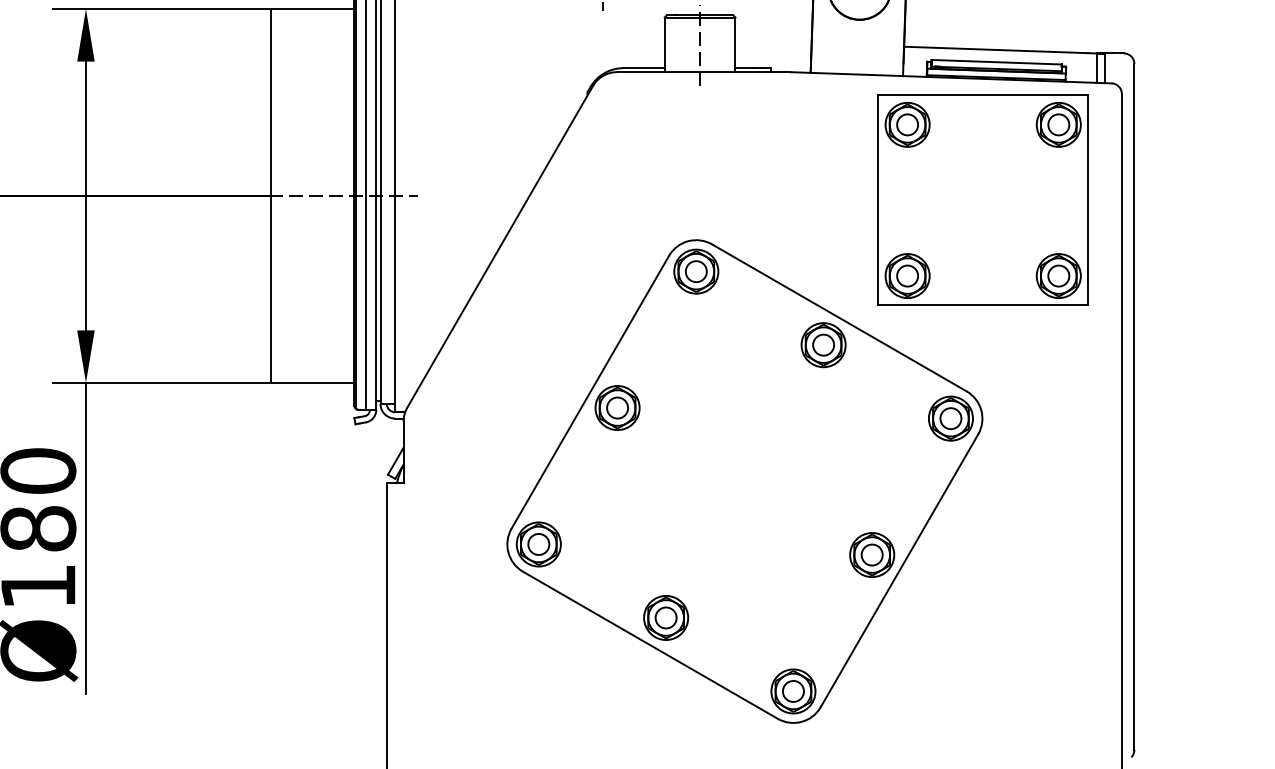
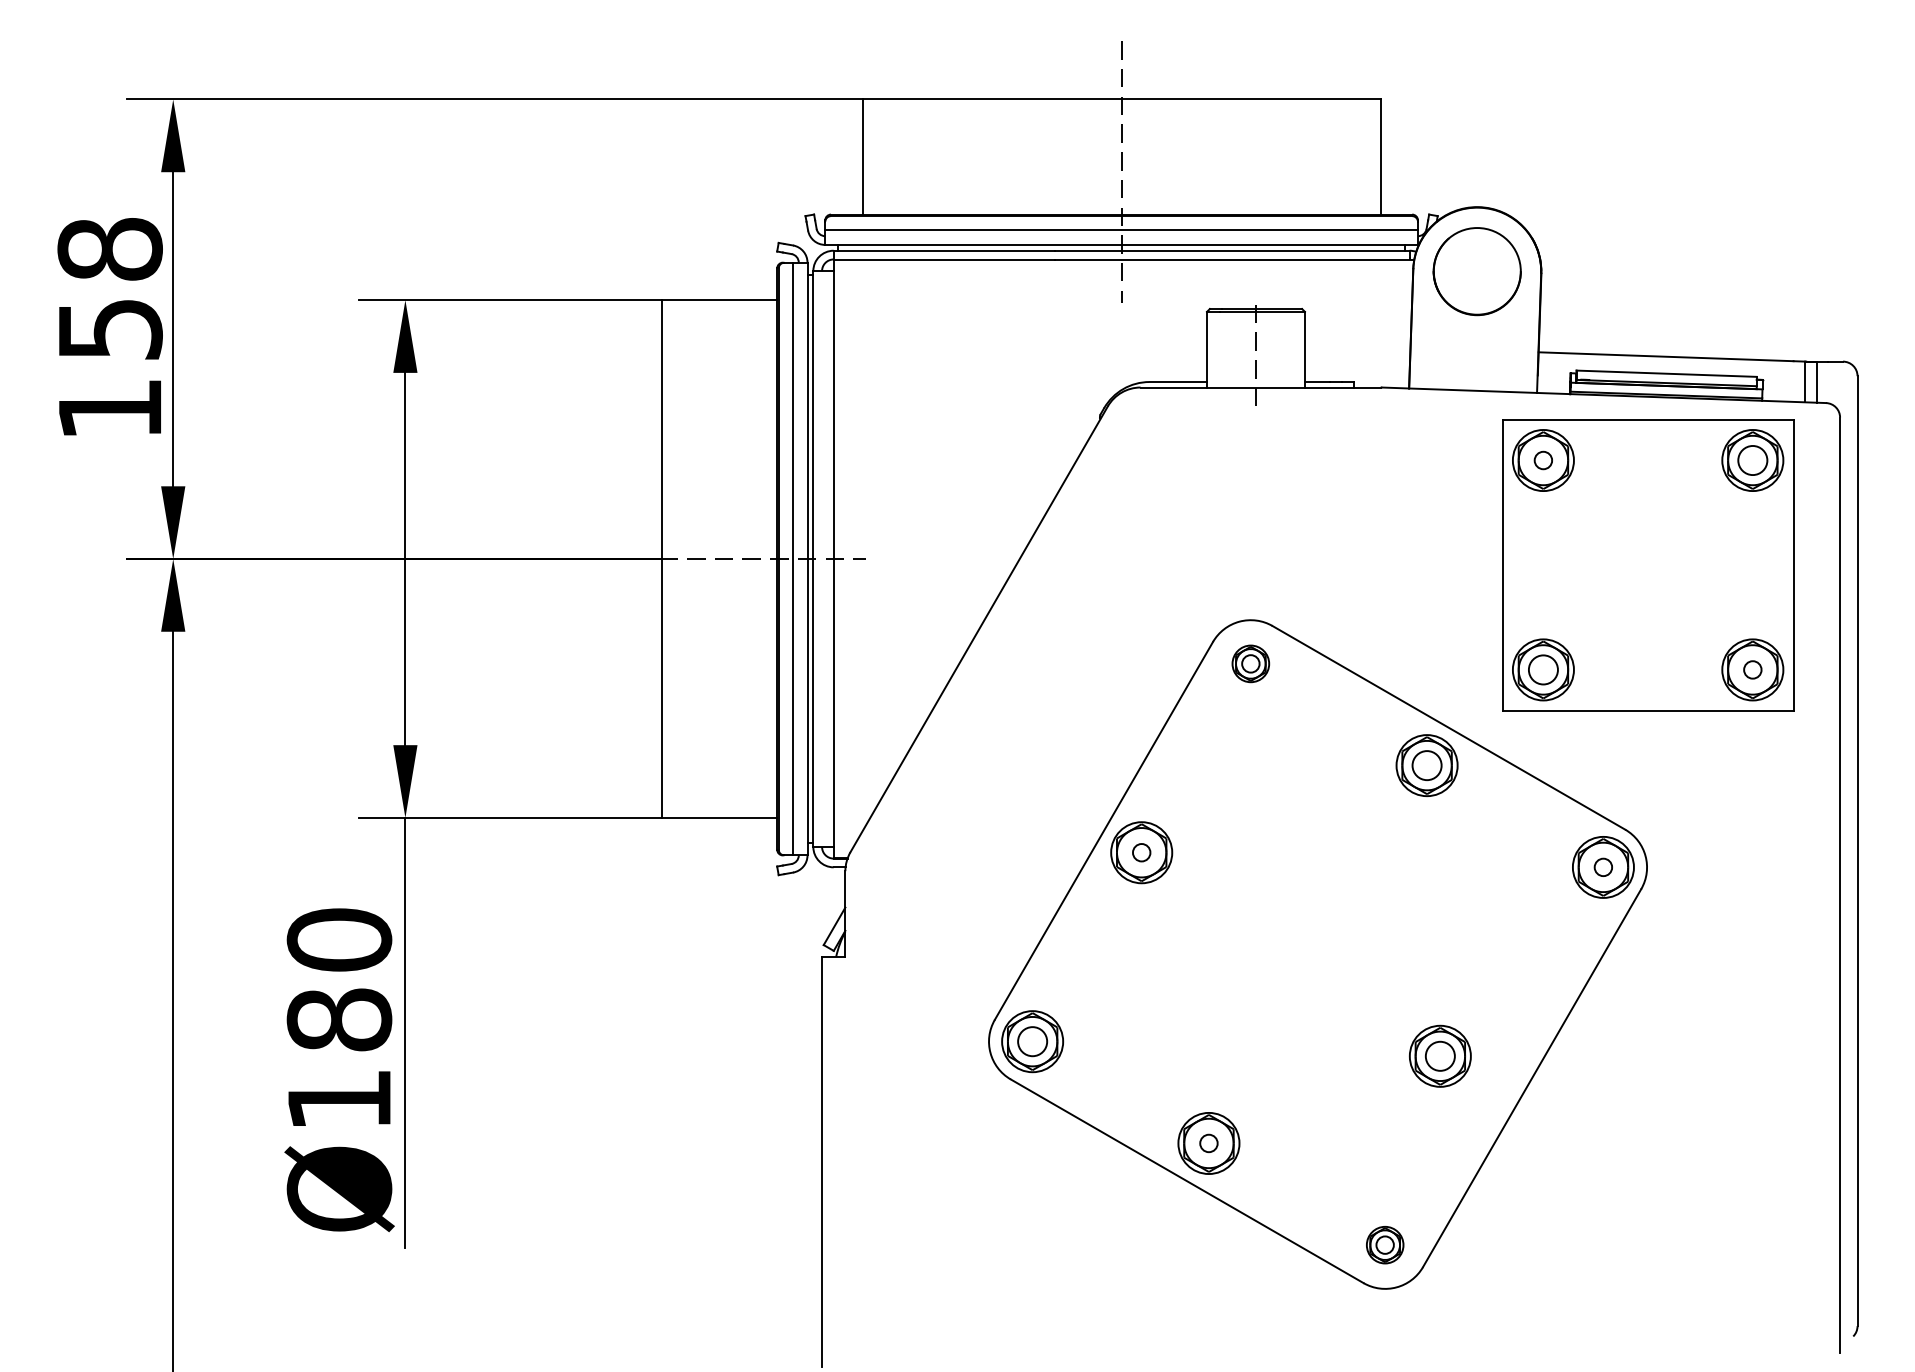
circle: (906, 124) -> (1542, 460), size x0.6
part: (696, 271) -> (1250, 663), size x0.6
circle: (1058, 275) -> (1752, 669), size x0.6
circle: (617, 407) -> (1141, 852), size x0.6
circle: (950, 418) -> (1602, 866), size x0.6
part: (872, 554) -> (1440, 1055), moved
circle: (665, 617) -> (1208, 1143), size x0.6
part: (792, 690) -> (1384, 1244), size x0.6

